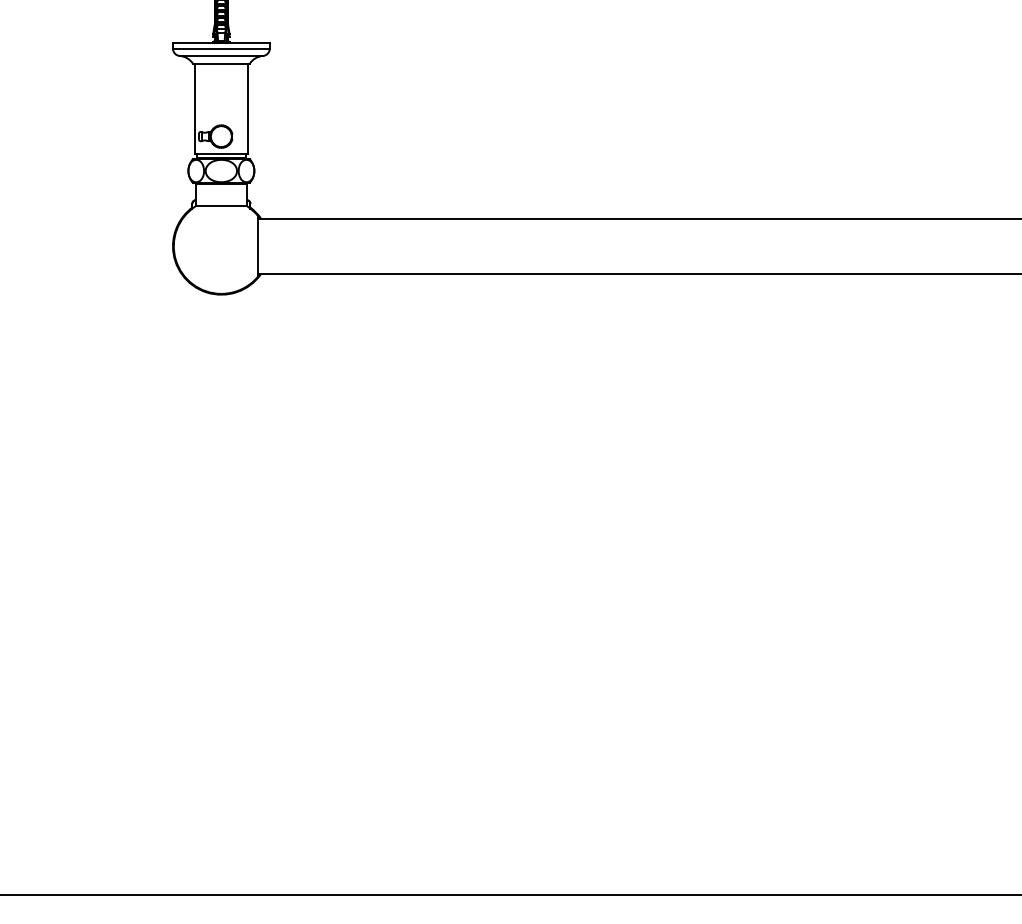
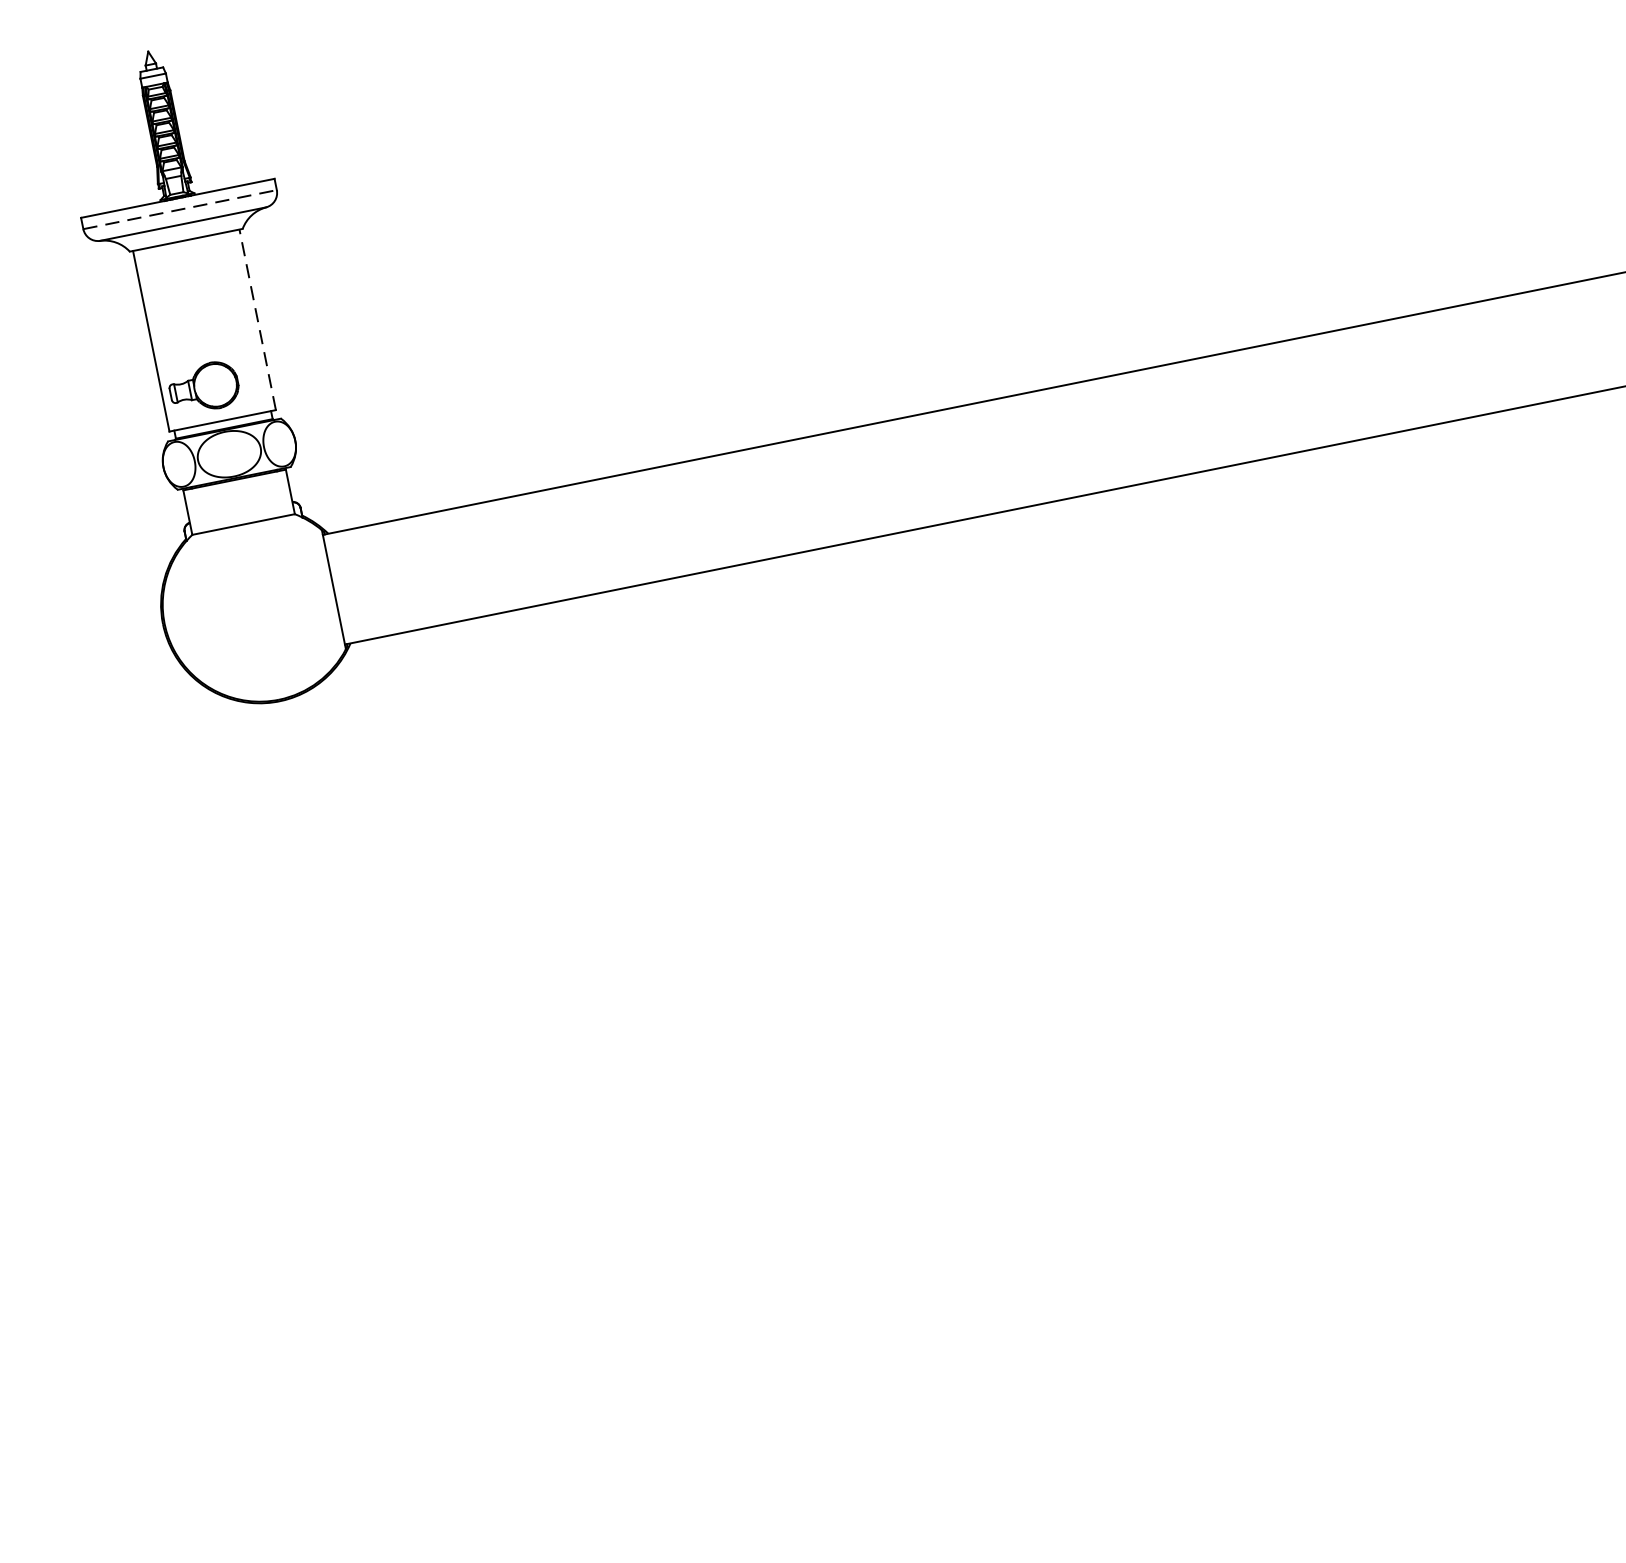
line: (221, 48) -> (180, 209), solid -> dashed
line: (248, 108) -> (258, 318), solid -> dashed

